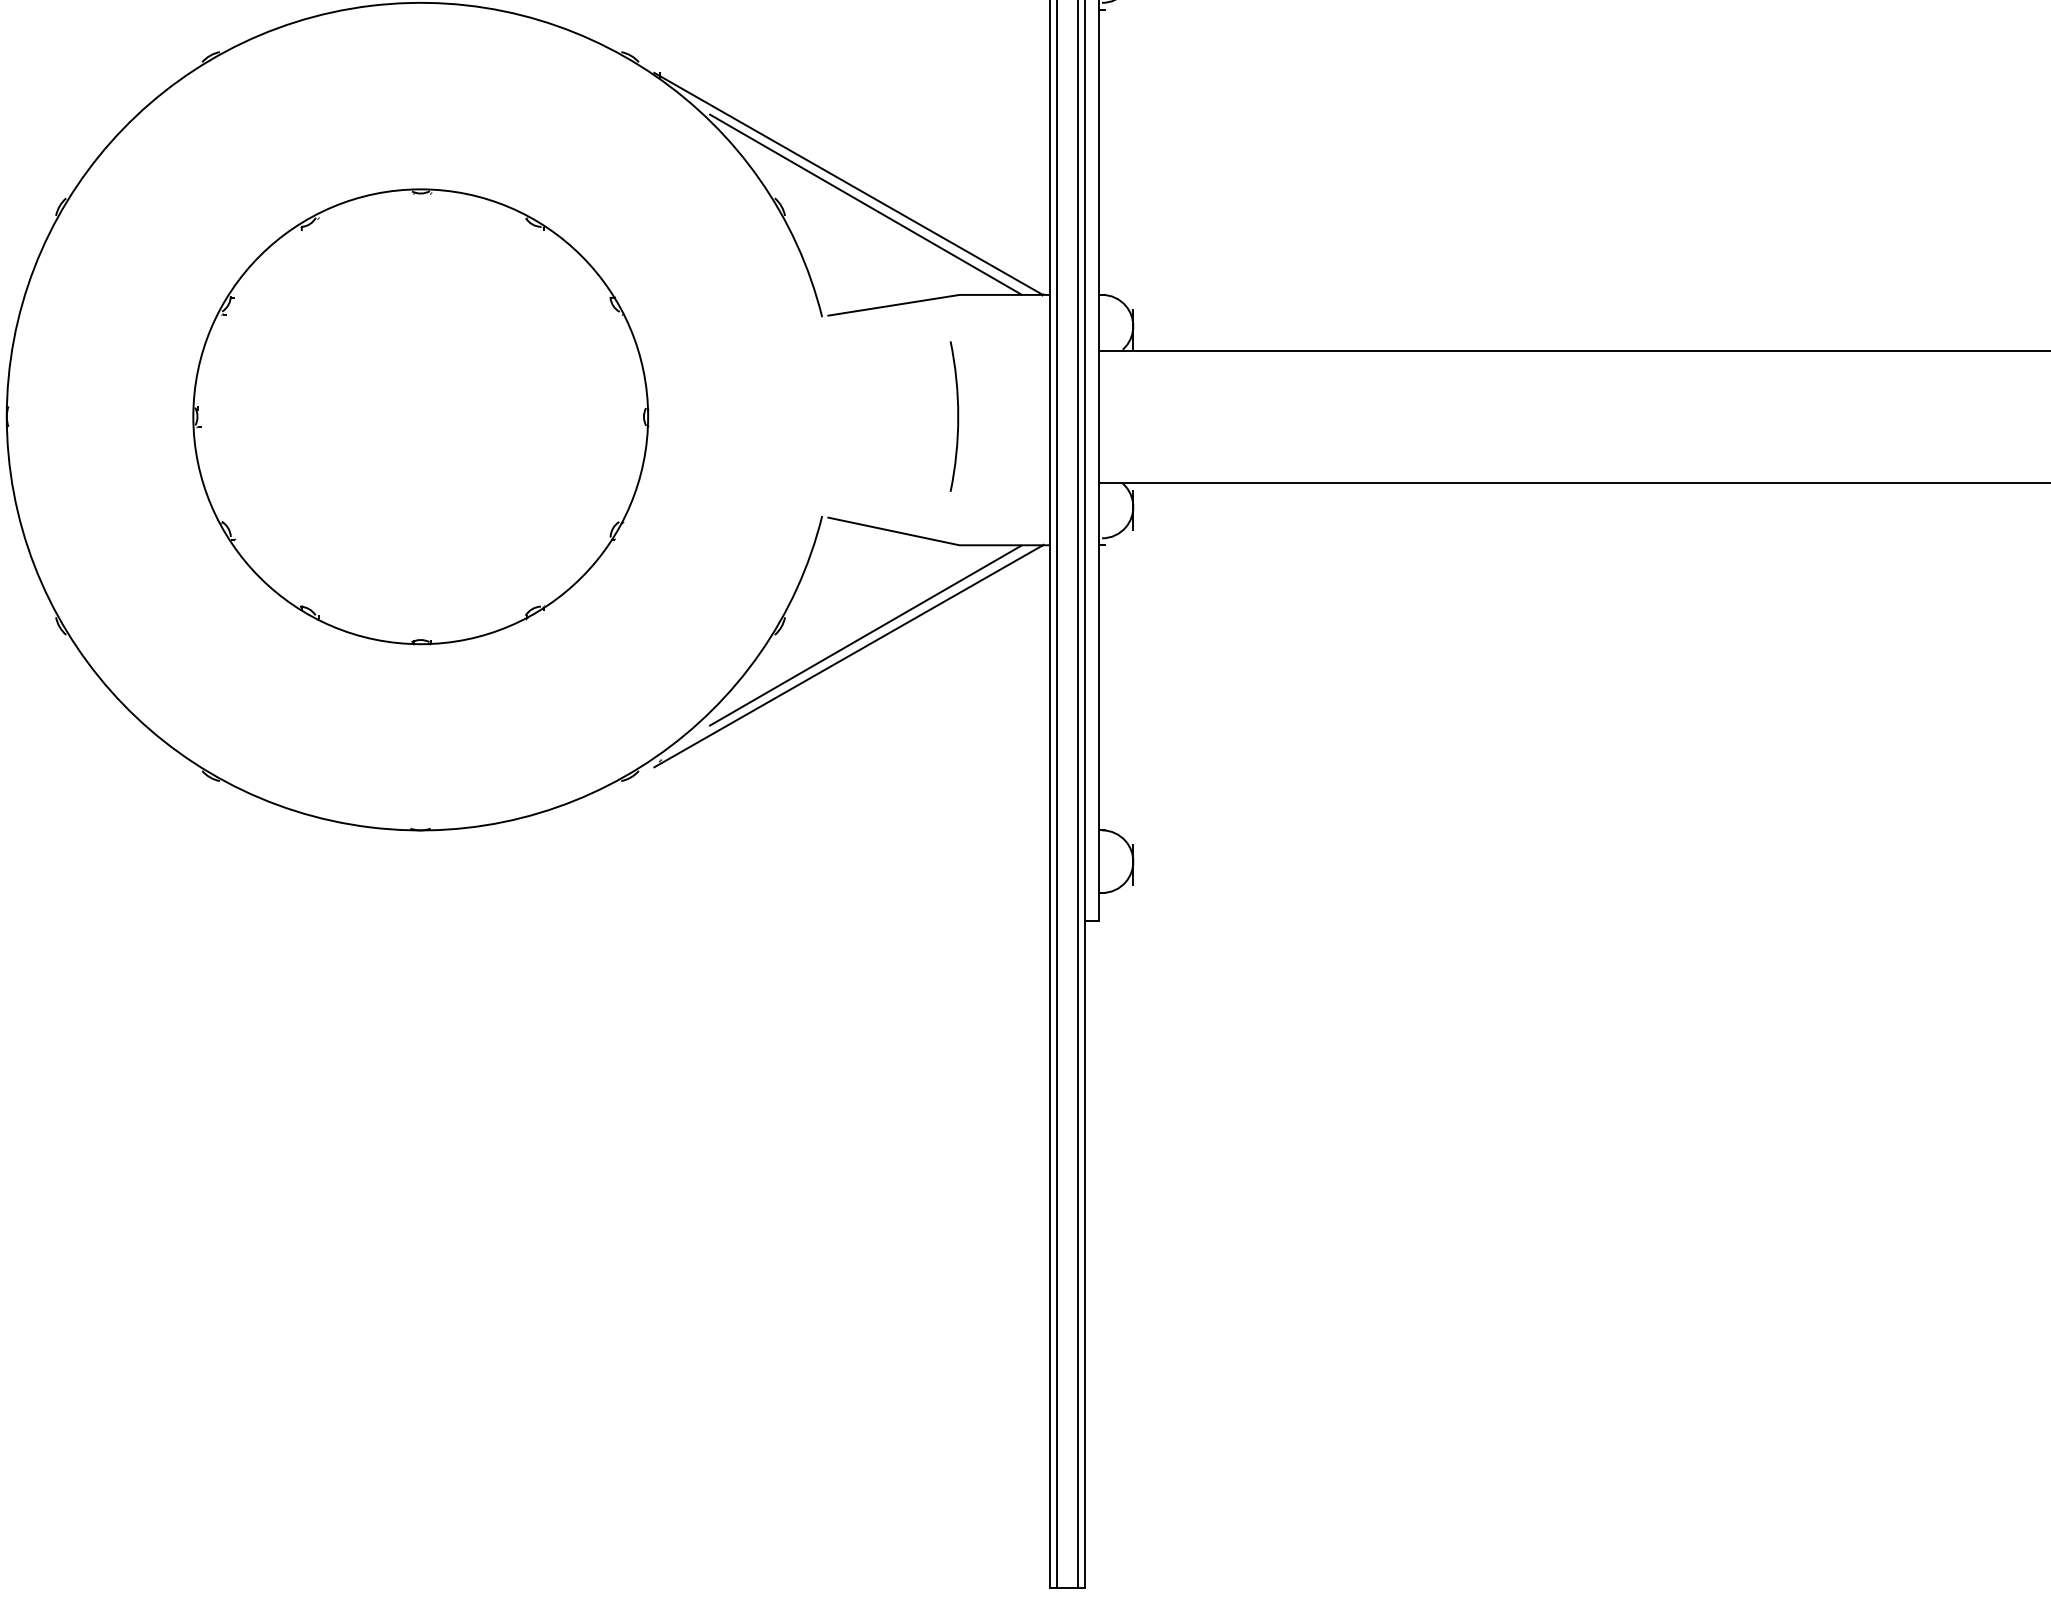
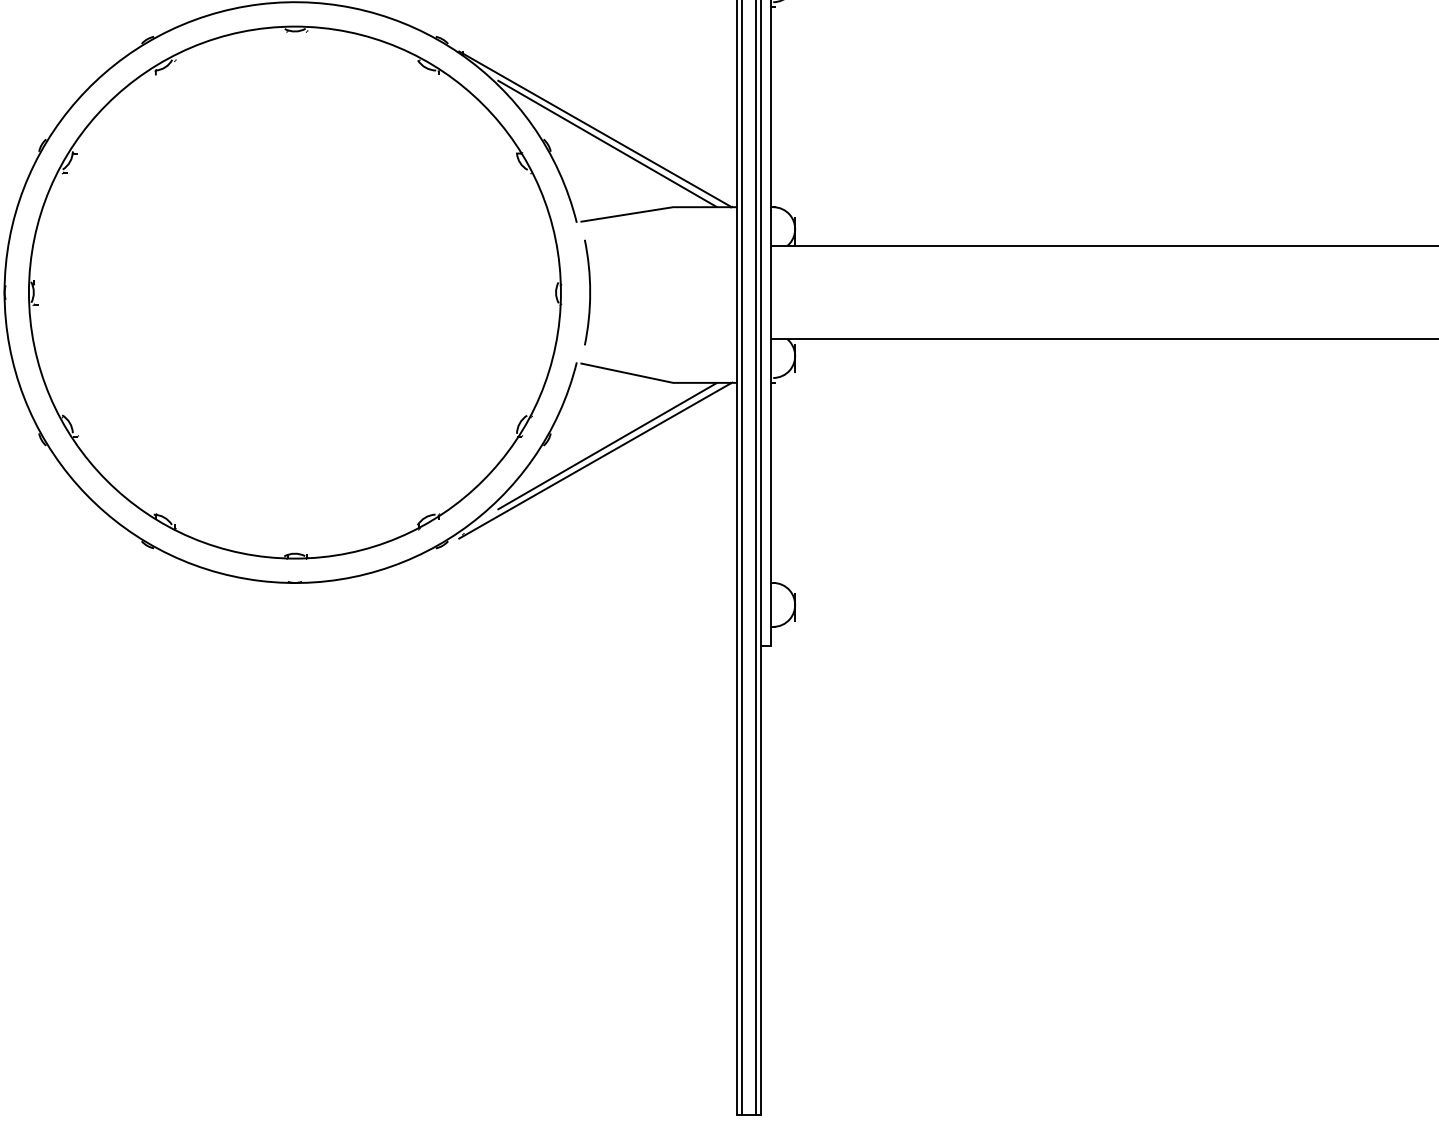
part: (420, 416) -> (294, 292), size x1.67
arc: (957, 416) -> (589, 292), moved

